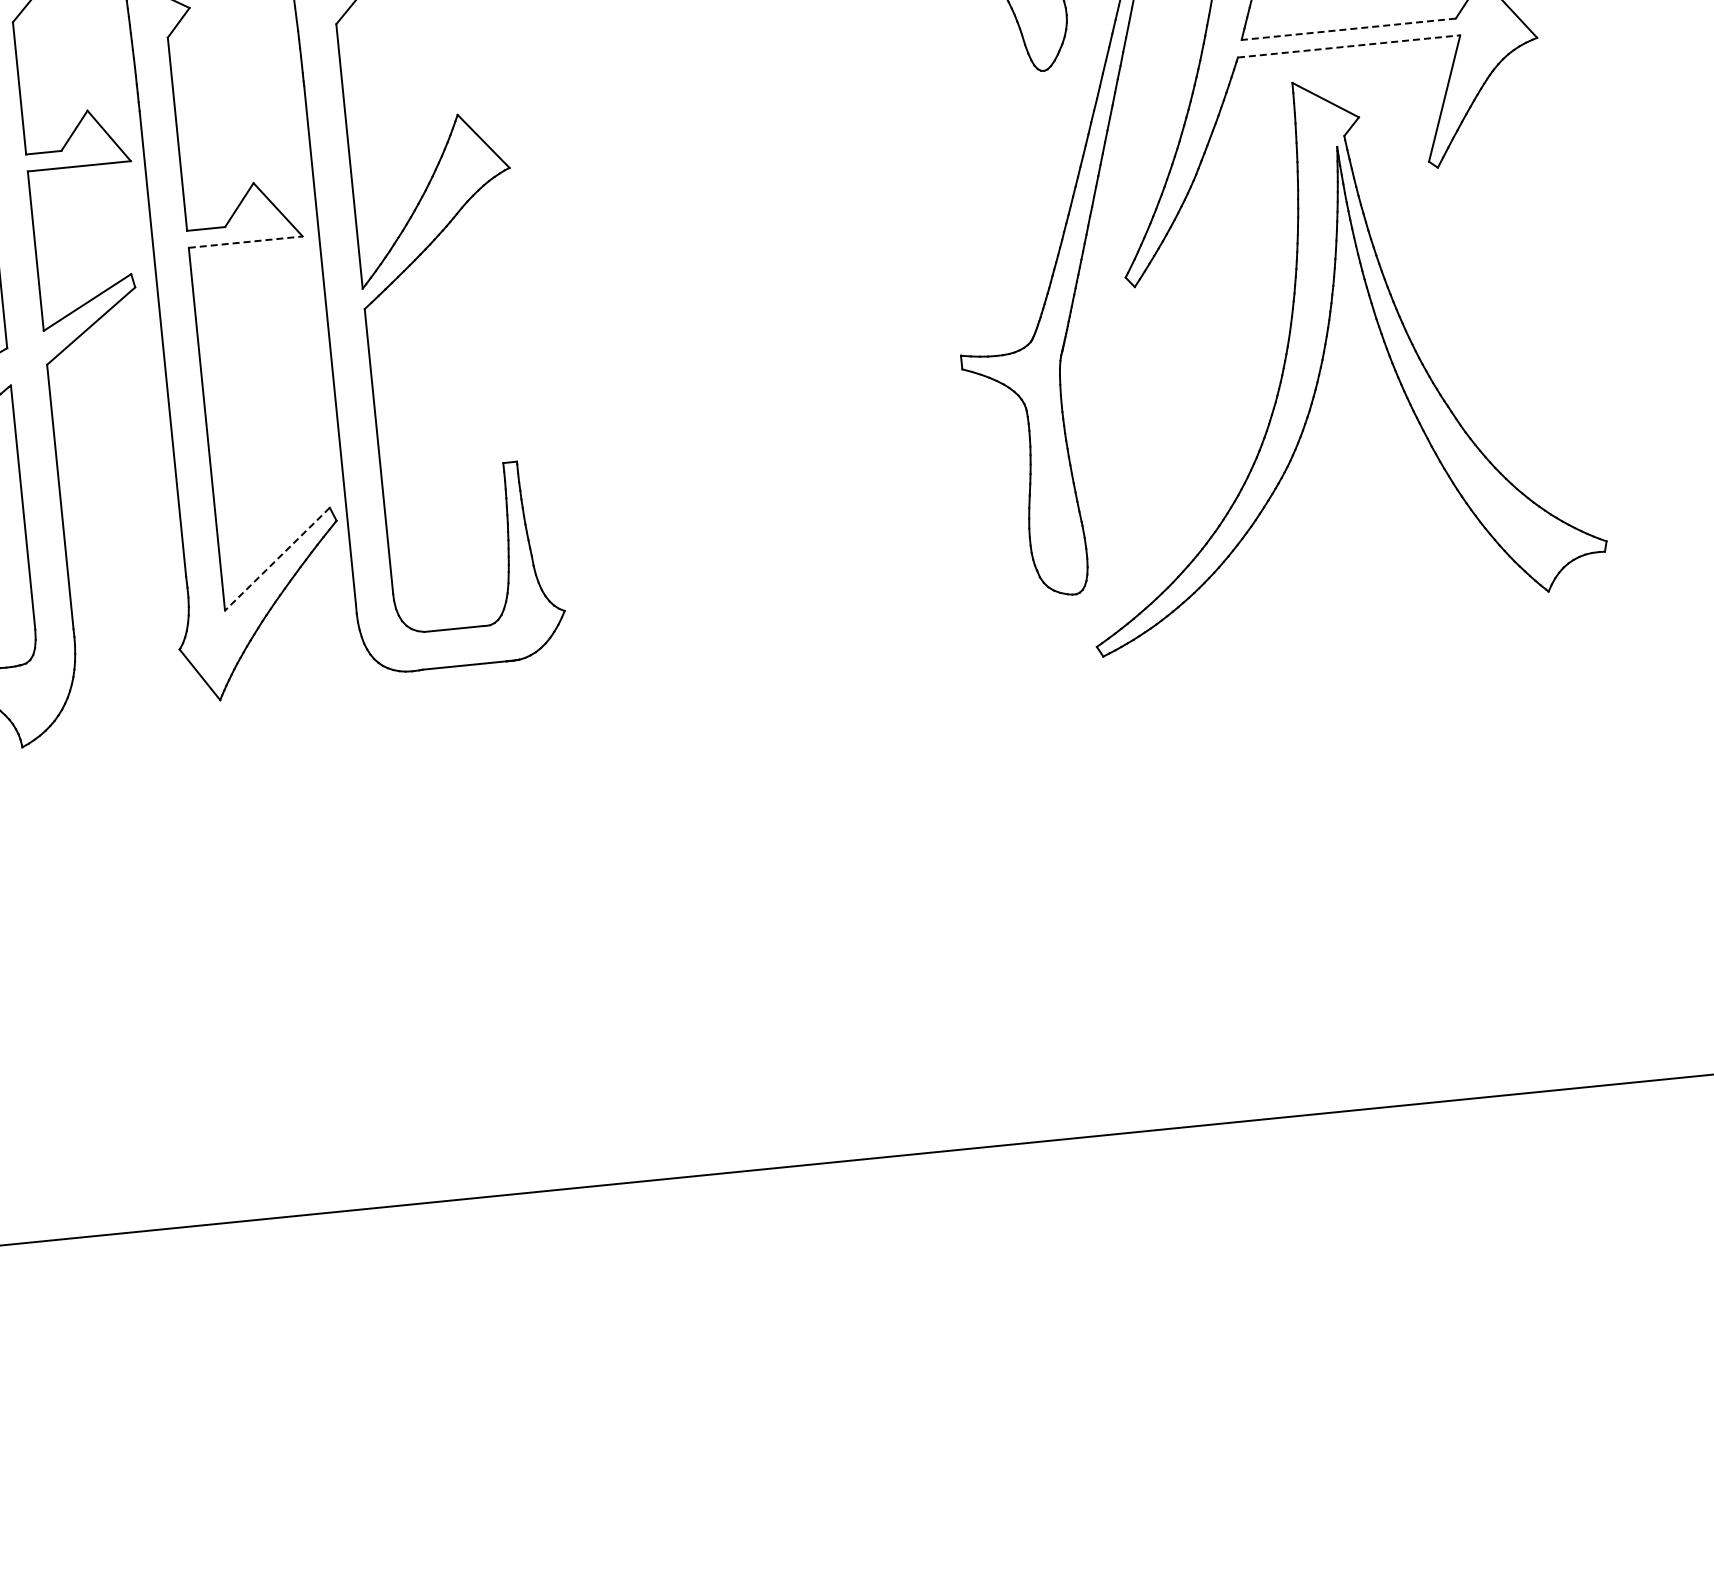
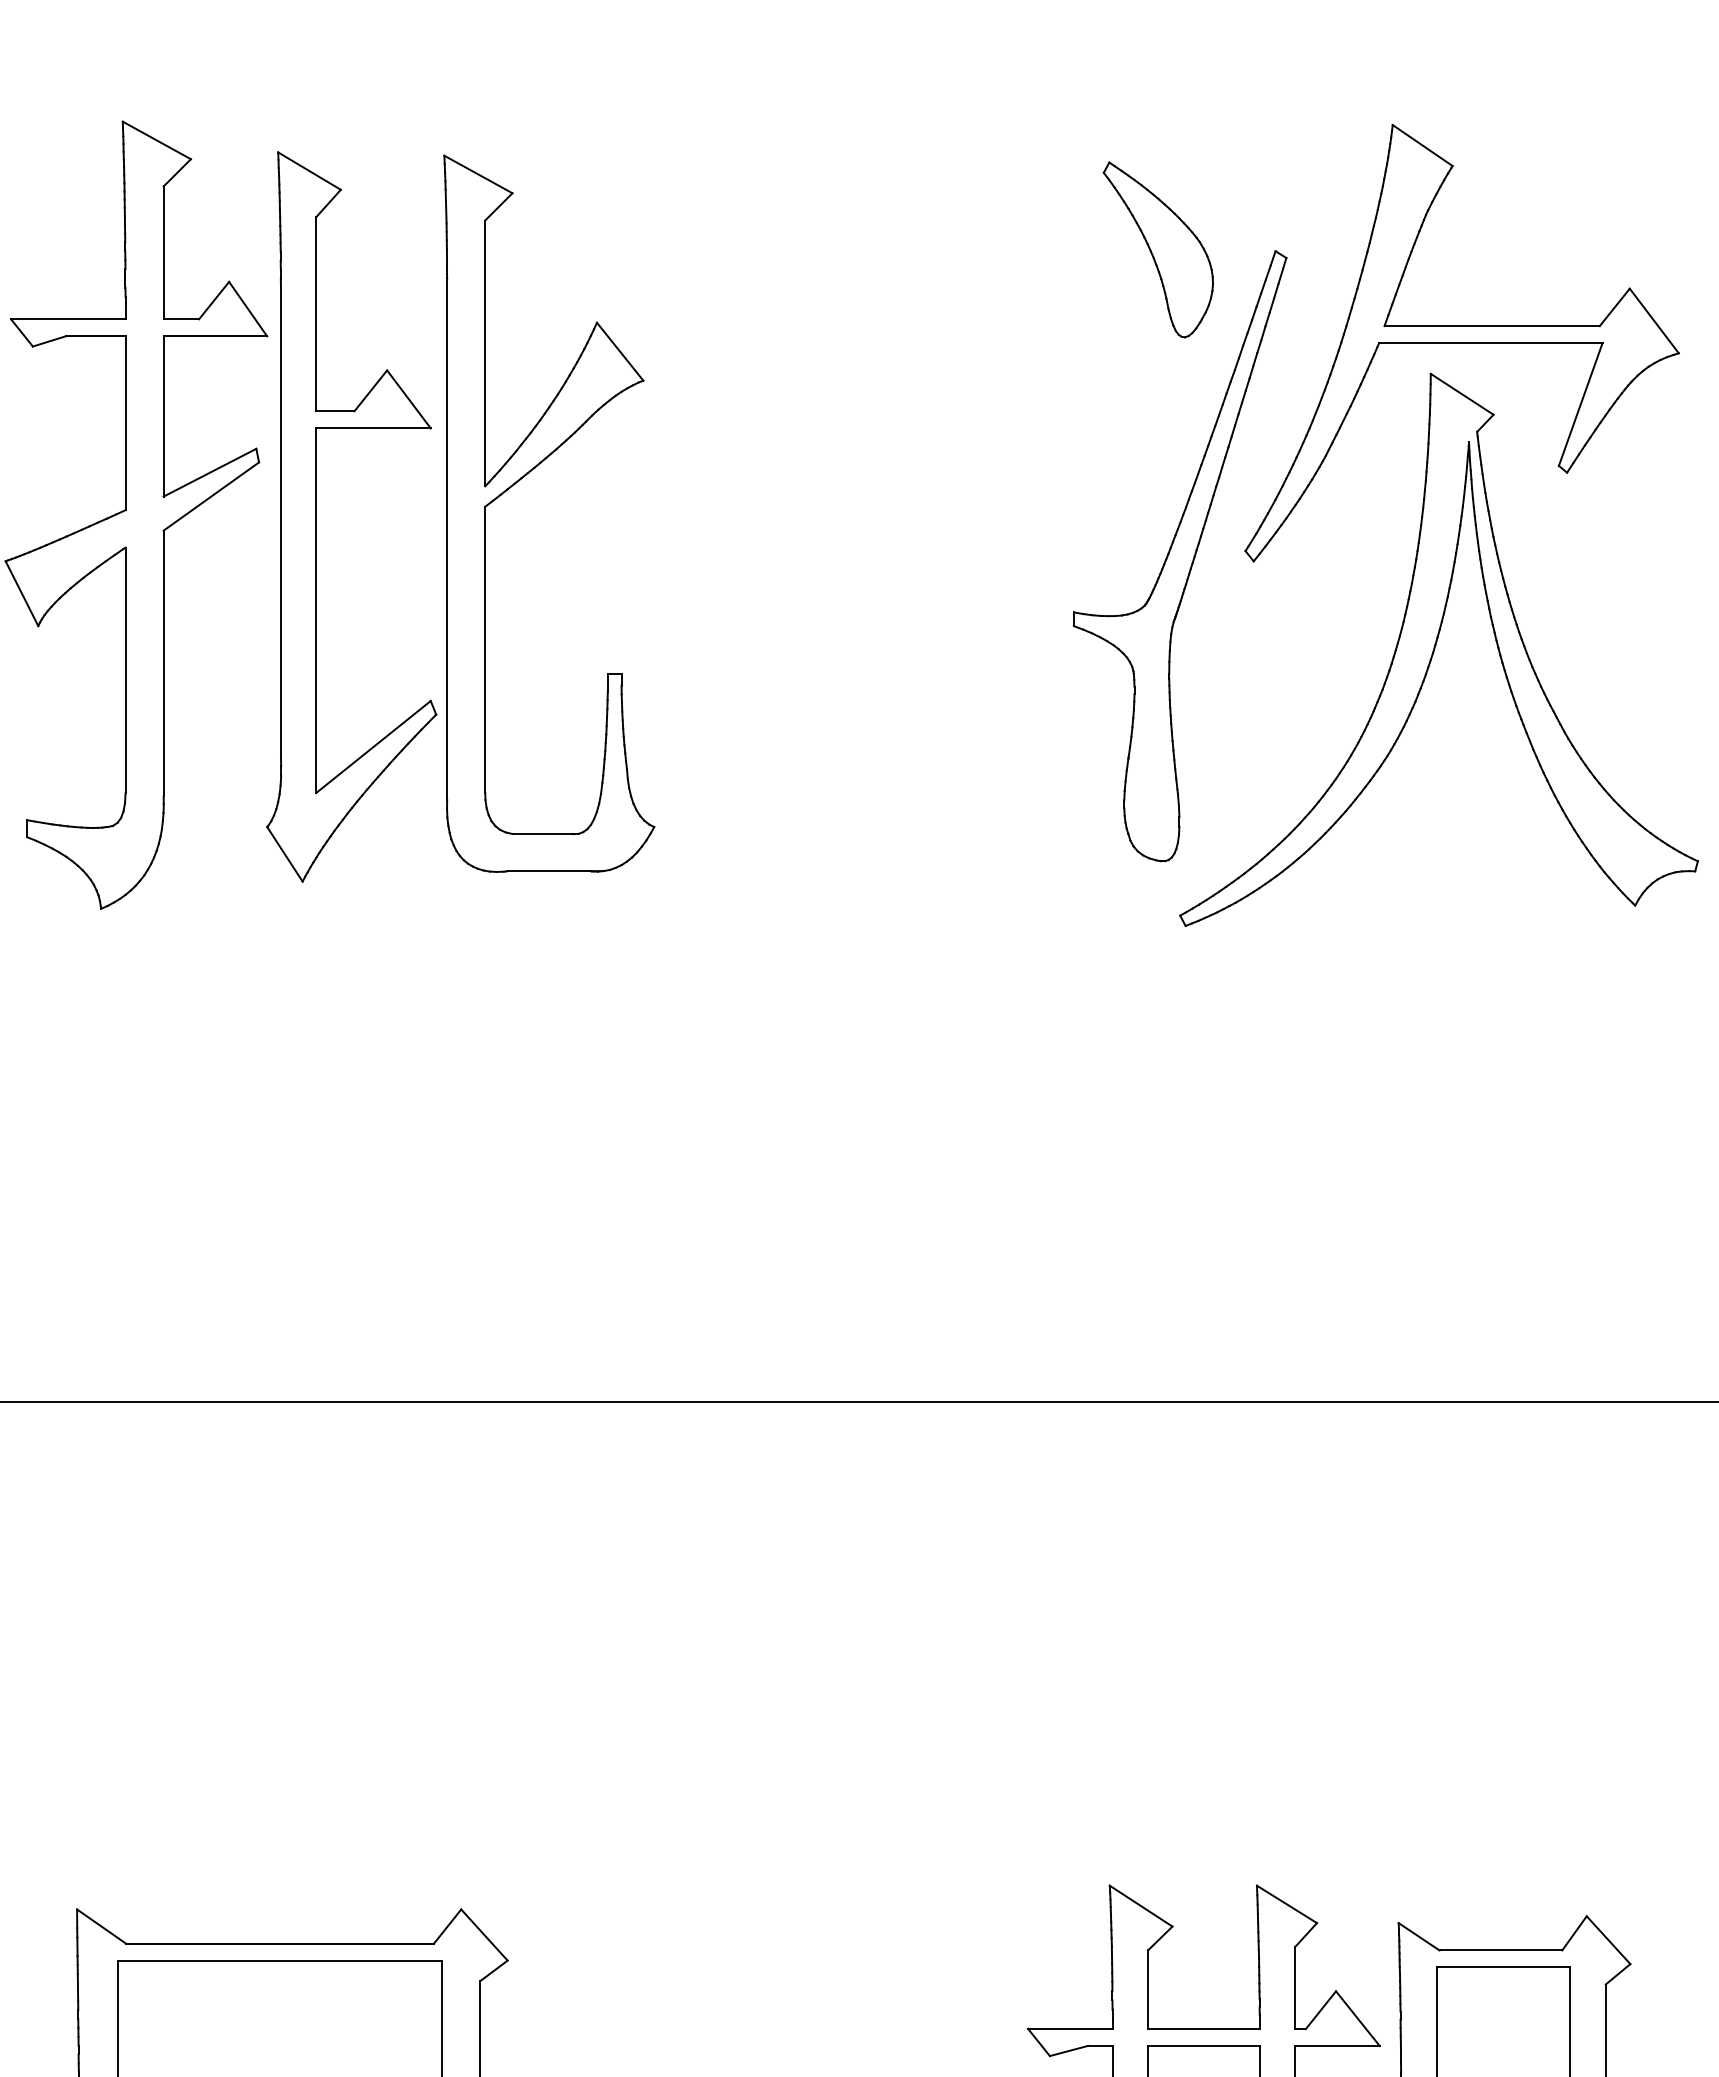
line: (1349, 29) -> (1492, 326), dashed -> solid
line: (1348, 46) -> (1490, 343), dashed -> solid
line: (246, 242) -> (374, 428), dashed -> solid
line: (277, 559) -> (373, 747), dashed -> solid

